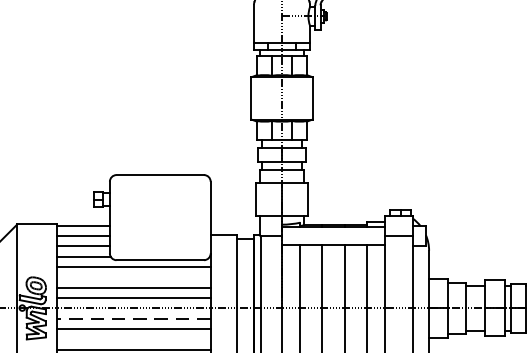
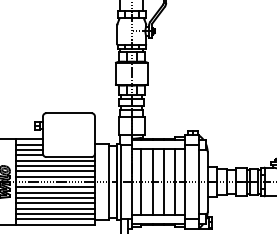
line: (134, 278) -> (55, 166), added
line: (134, 319) -> (55, 187), dashed -> solid
line: (134, 338) -> (55, 197), added

